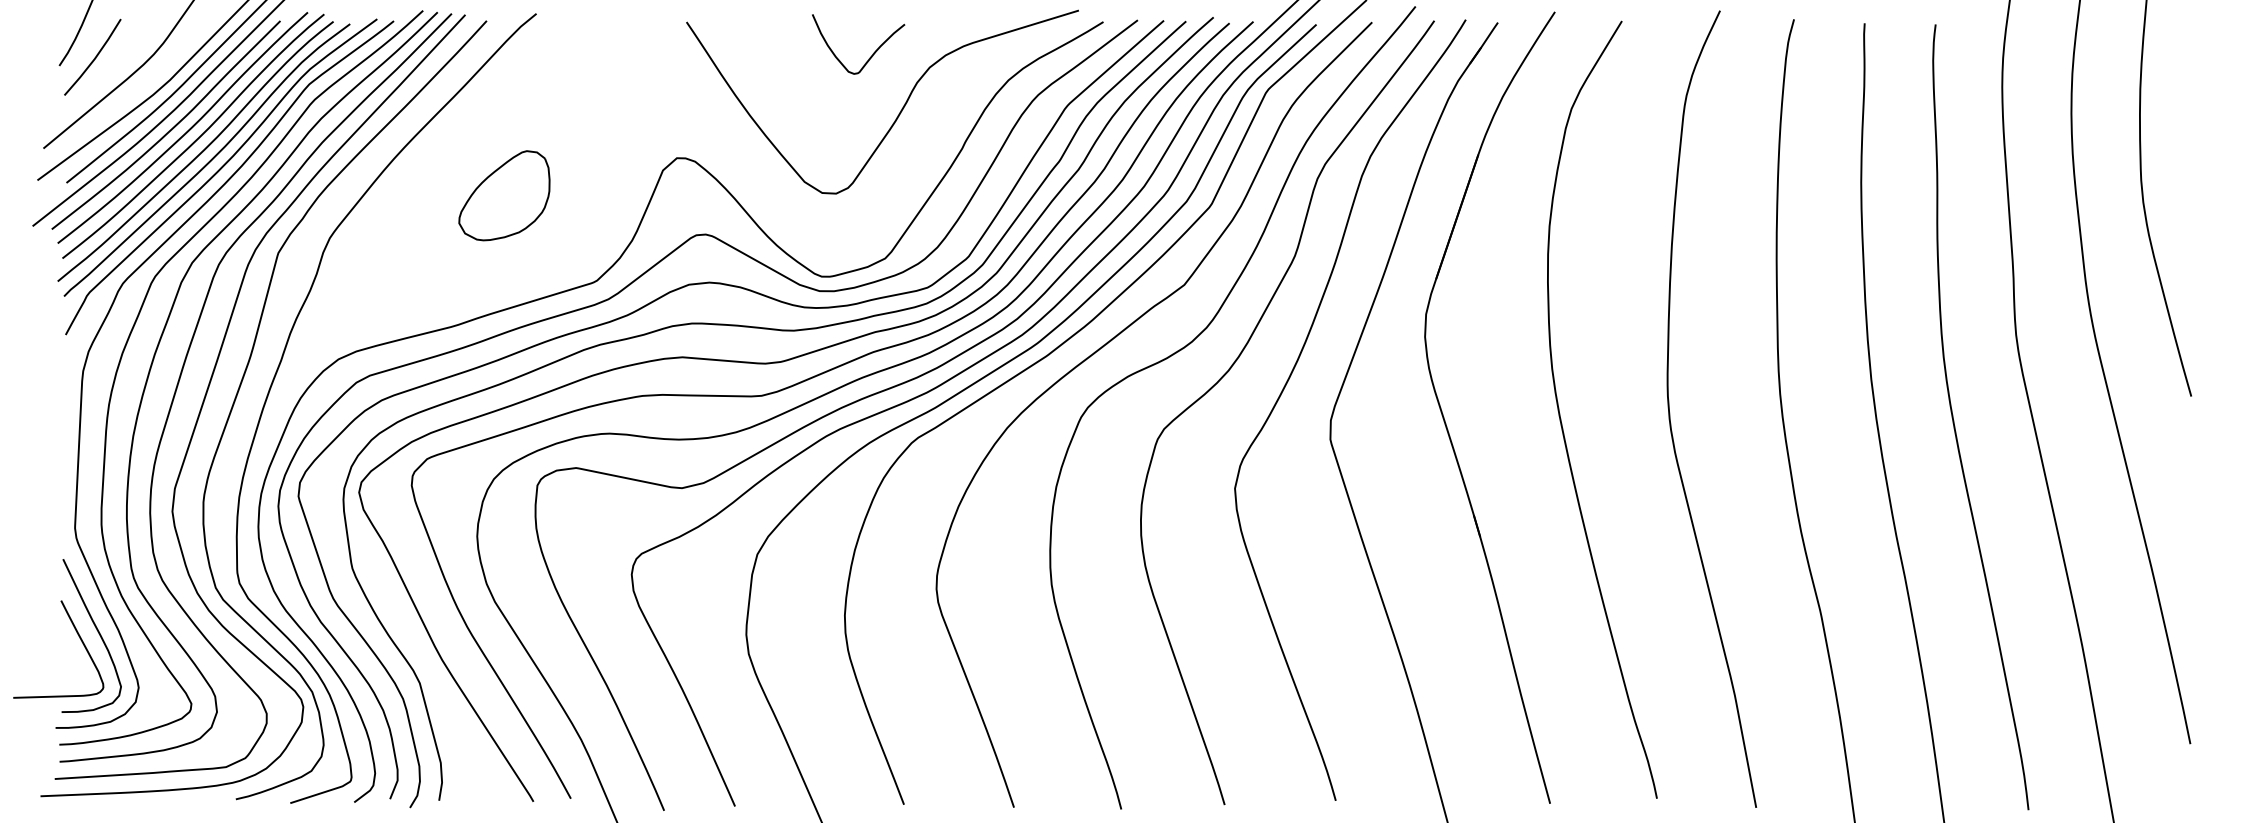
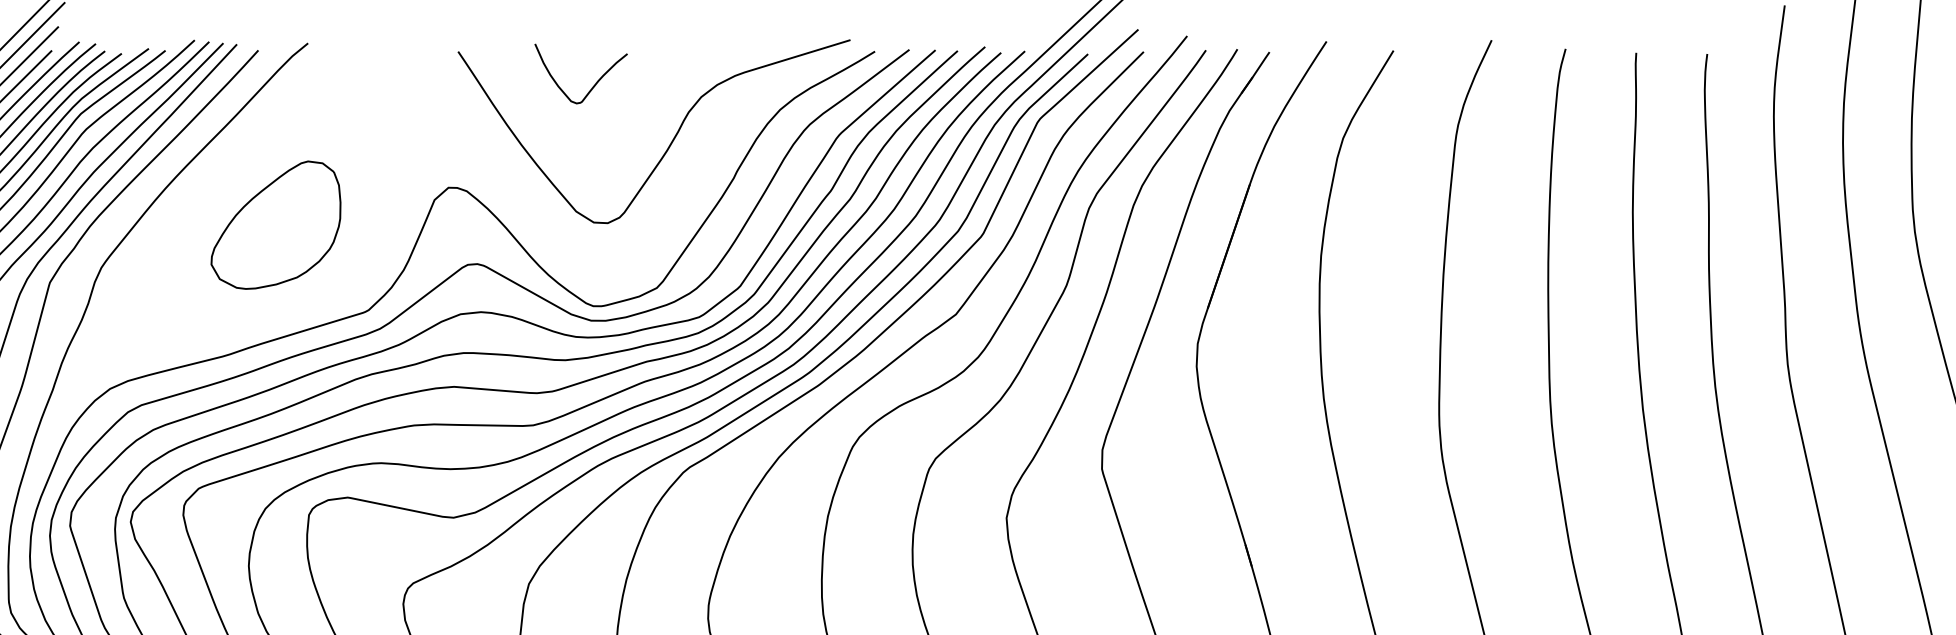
curve: (870, 56) -> (593, 86), moved
part: (504, 195) -> (276, 225), size x1.43

